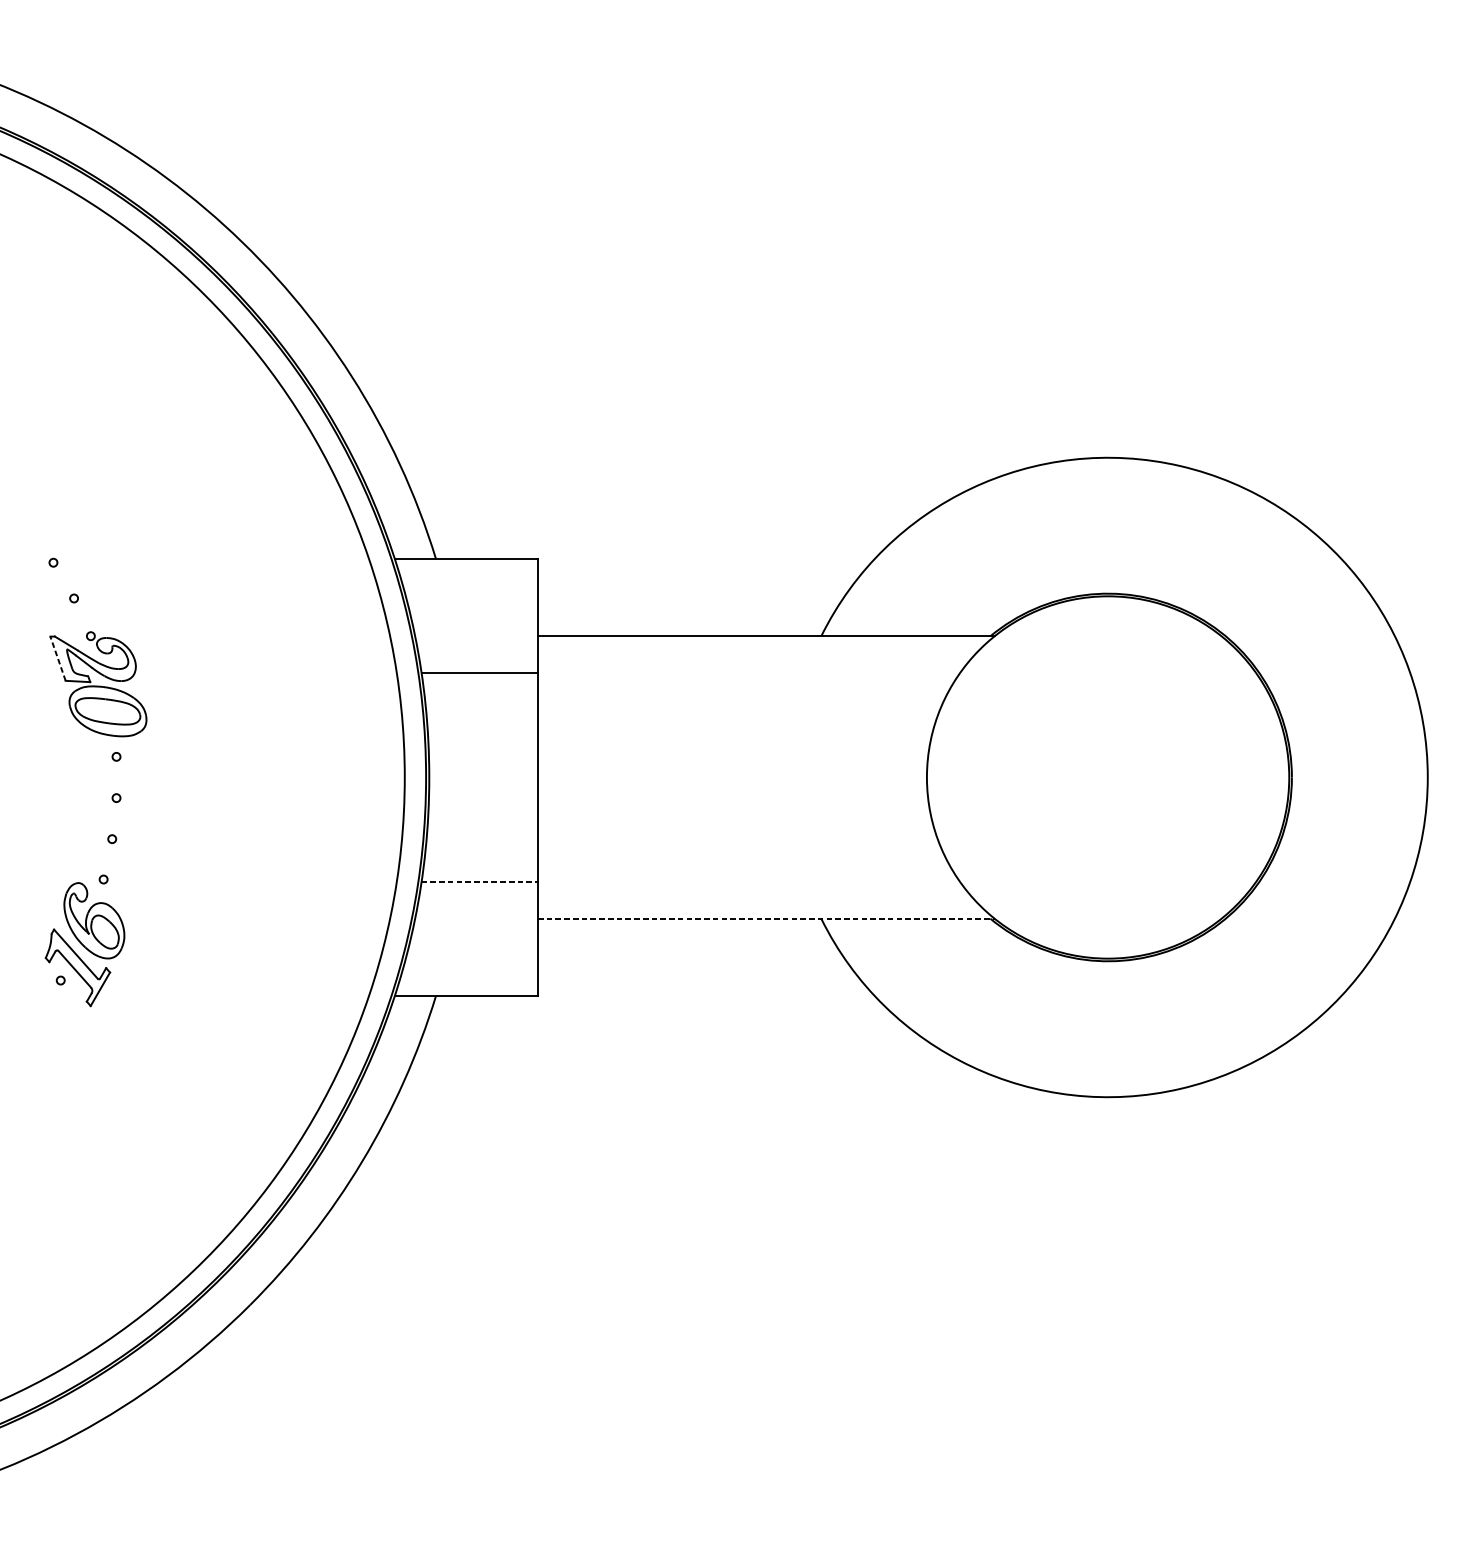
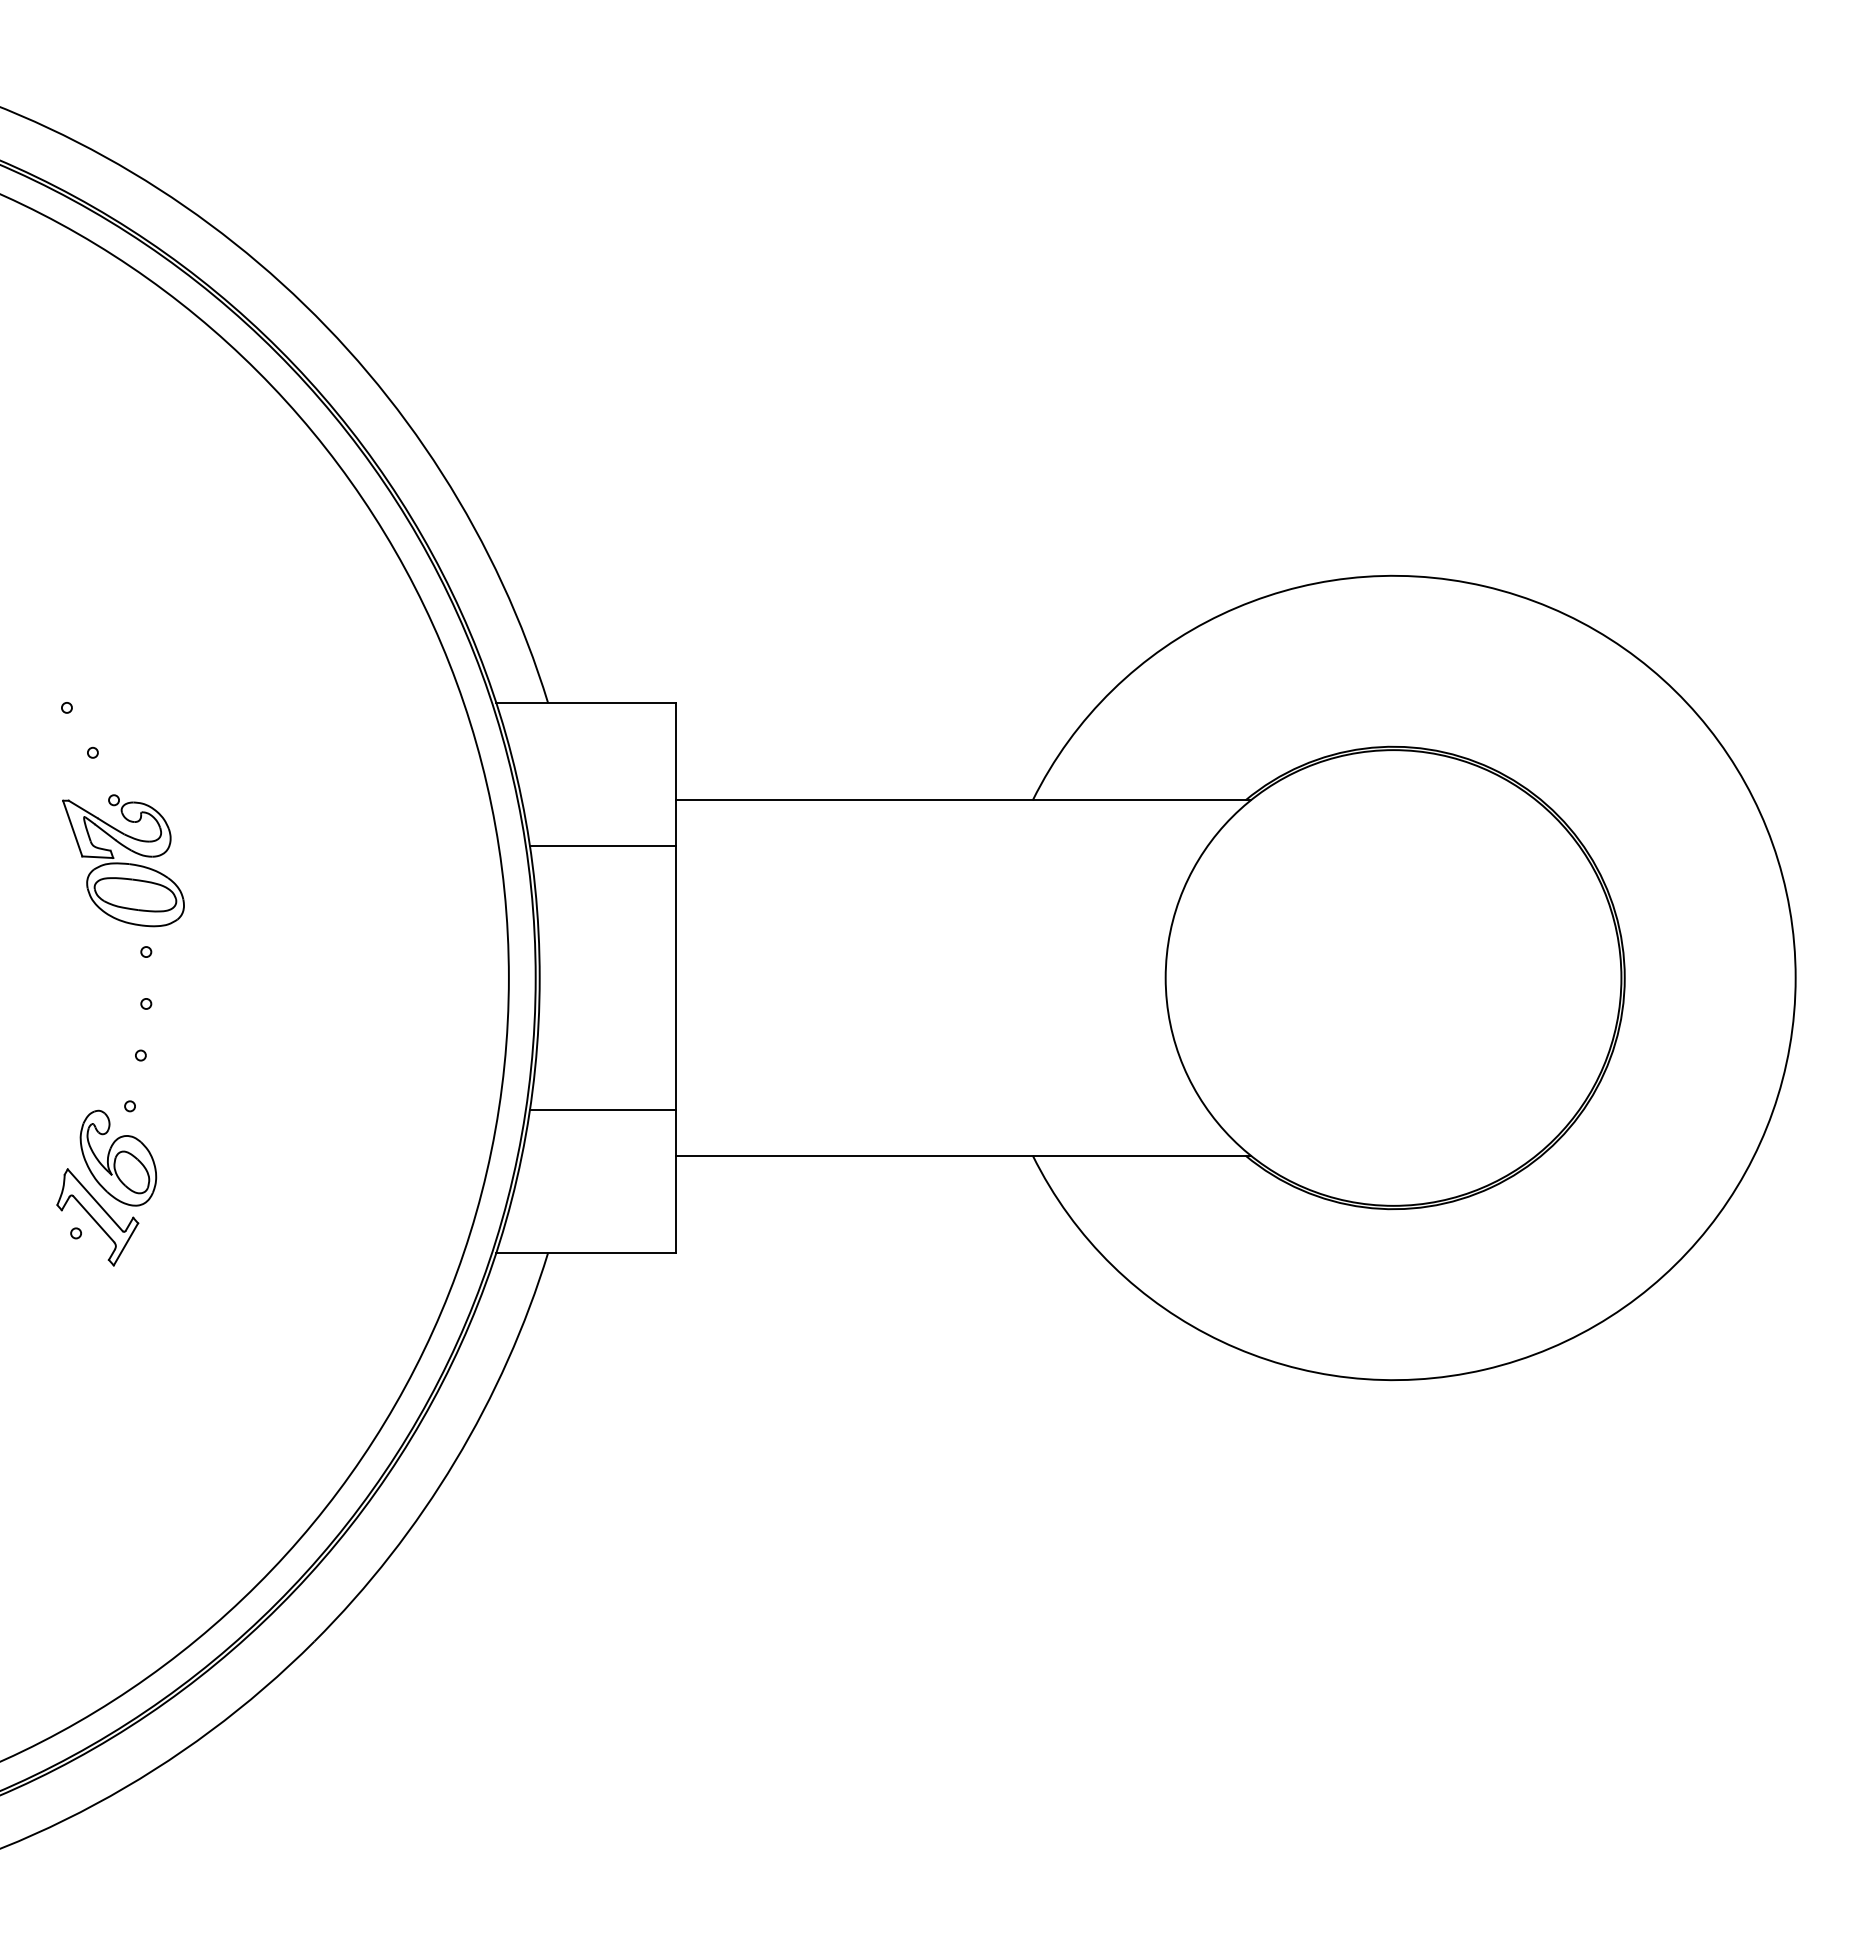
line: (57, 658) -> (72, 828), dashed -> solid
line: (480, 882) -> (603, 1109), dashed -> solid
line: (767, 918) -> (964, 1155), dashed -> solid

